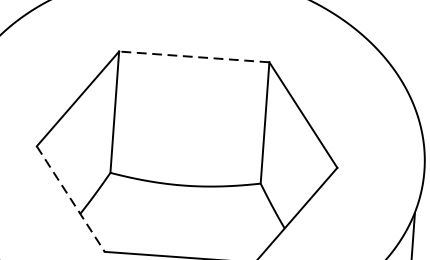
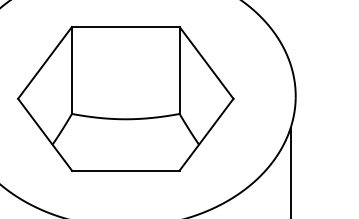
line: (193, 57) -> (125, 27), dashed -> solid
line: (71, 198) -> (45, 134), dashed -> solid

